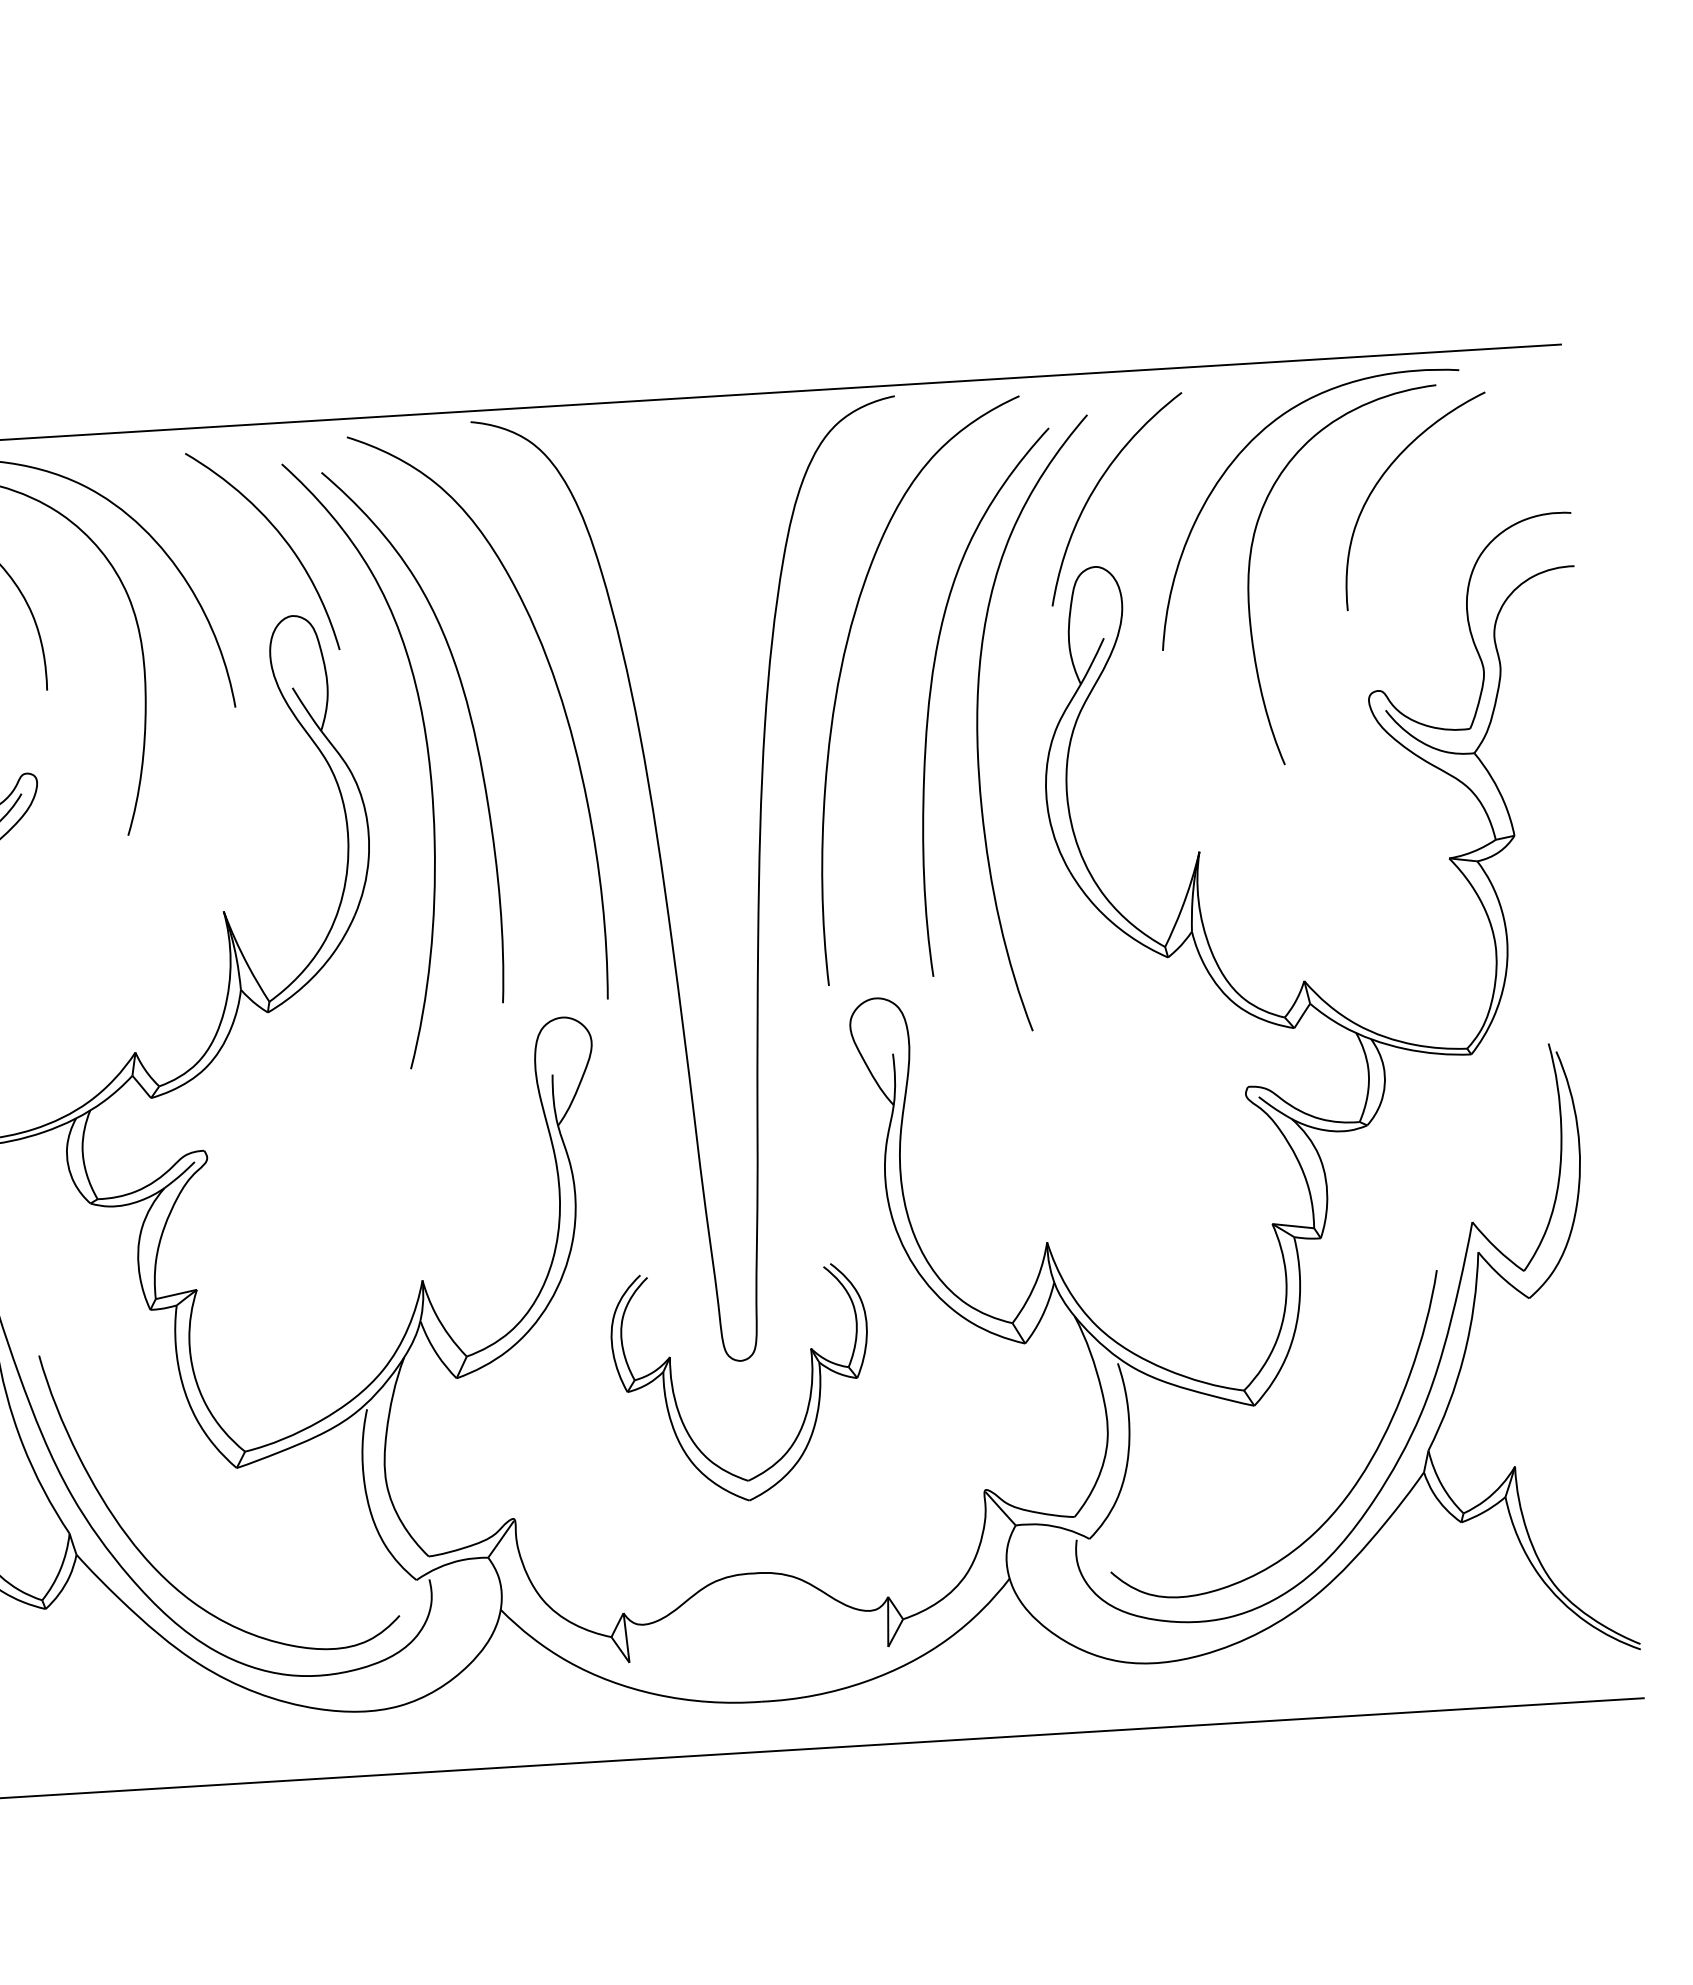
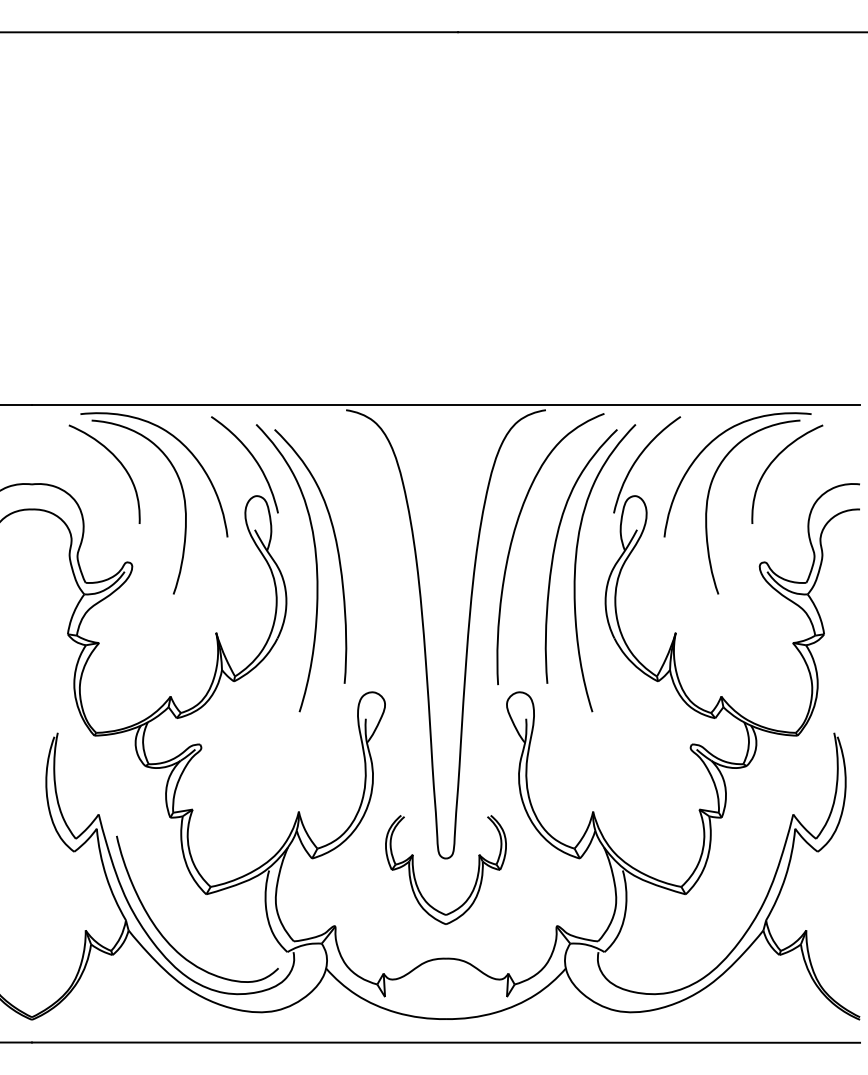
curve: (556, 690) -> (378, 538), removed
curve: (1350, 1487) -> (728, 935), removed

